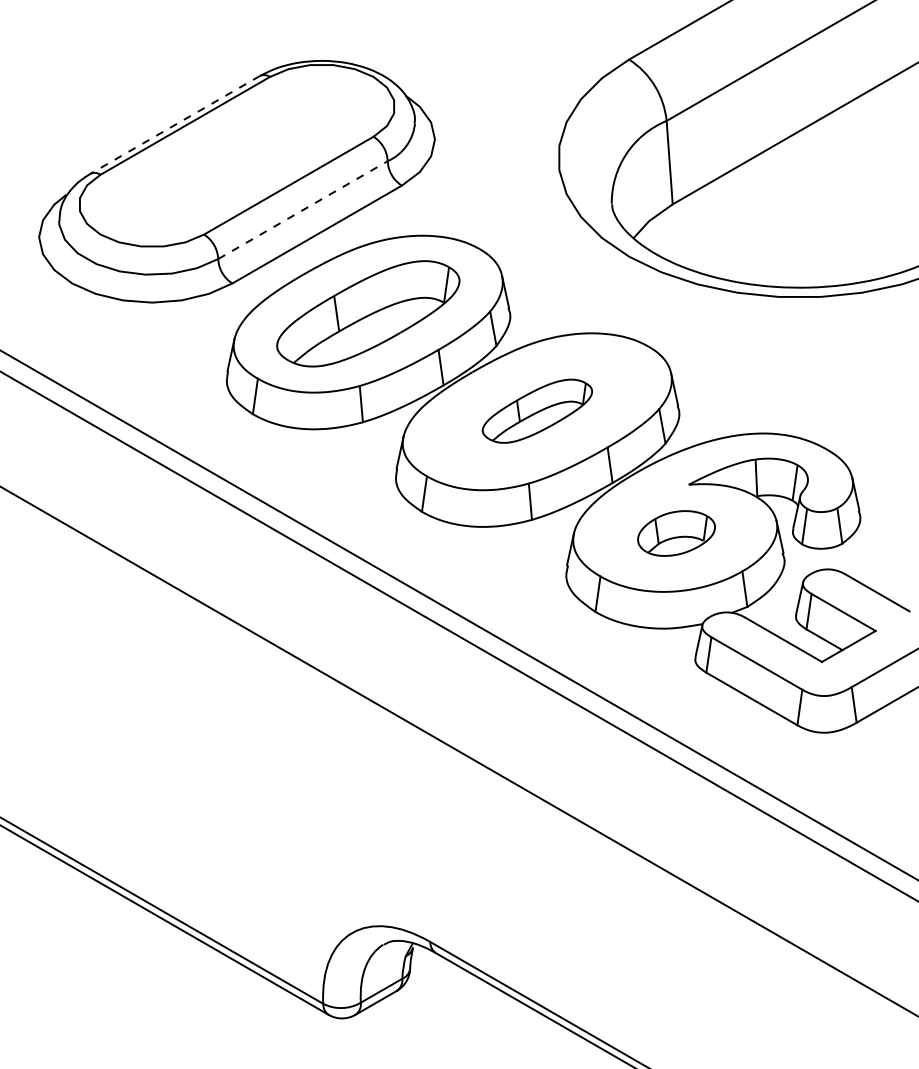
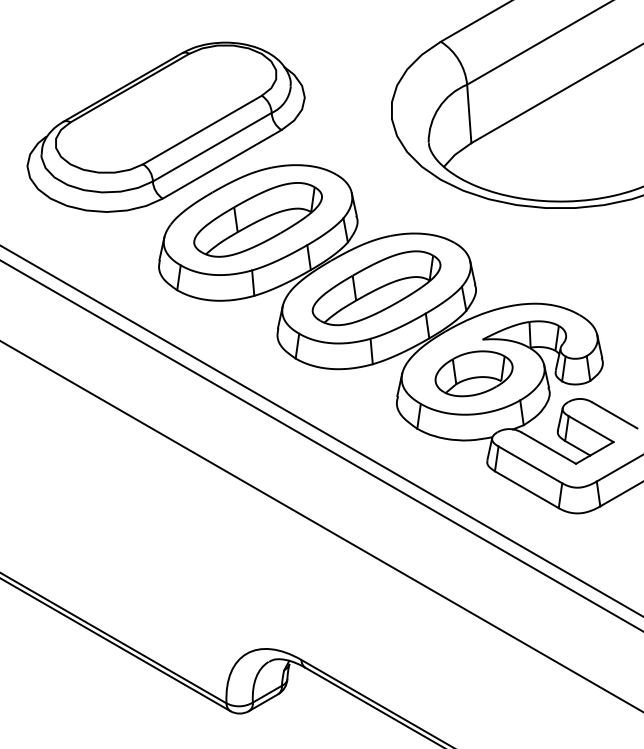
line: (175, 124) -> (123, 87), dashed -> solid
line: (302, 210) -> (211, 147), dashed -> solid
part: (537, 410) -> (376, 287), size x1.67
part: (676, 533) -> (474, 373), size x1.43

